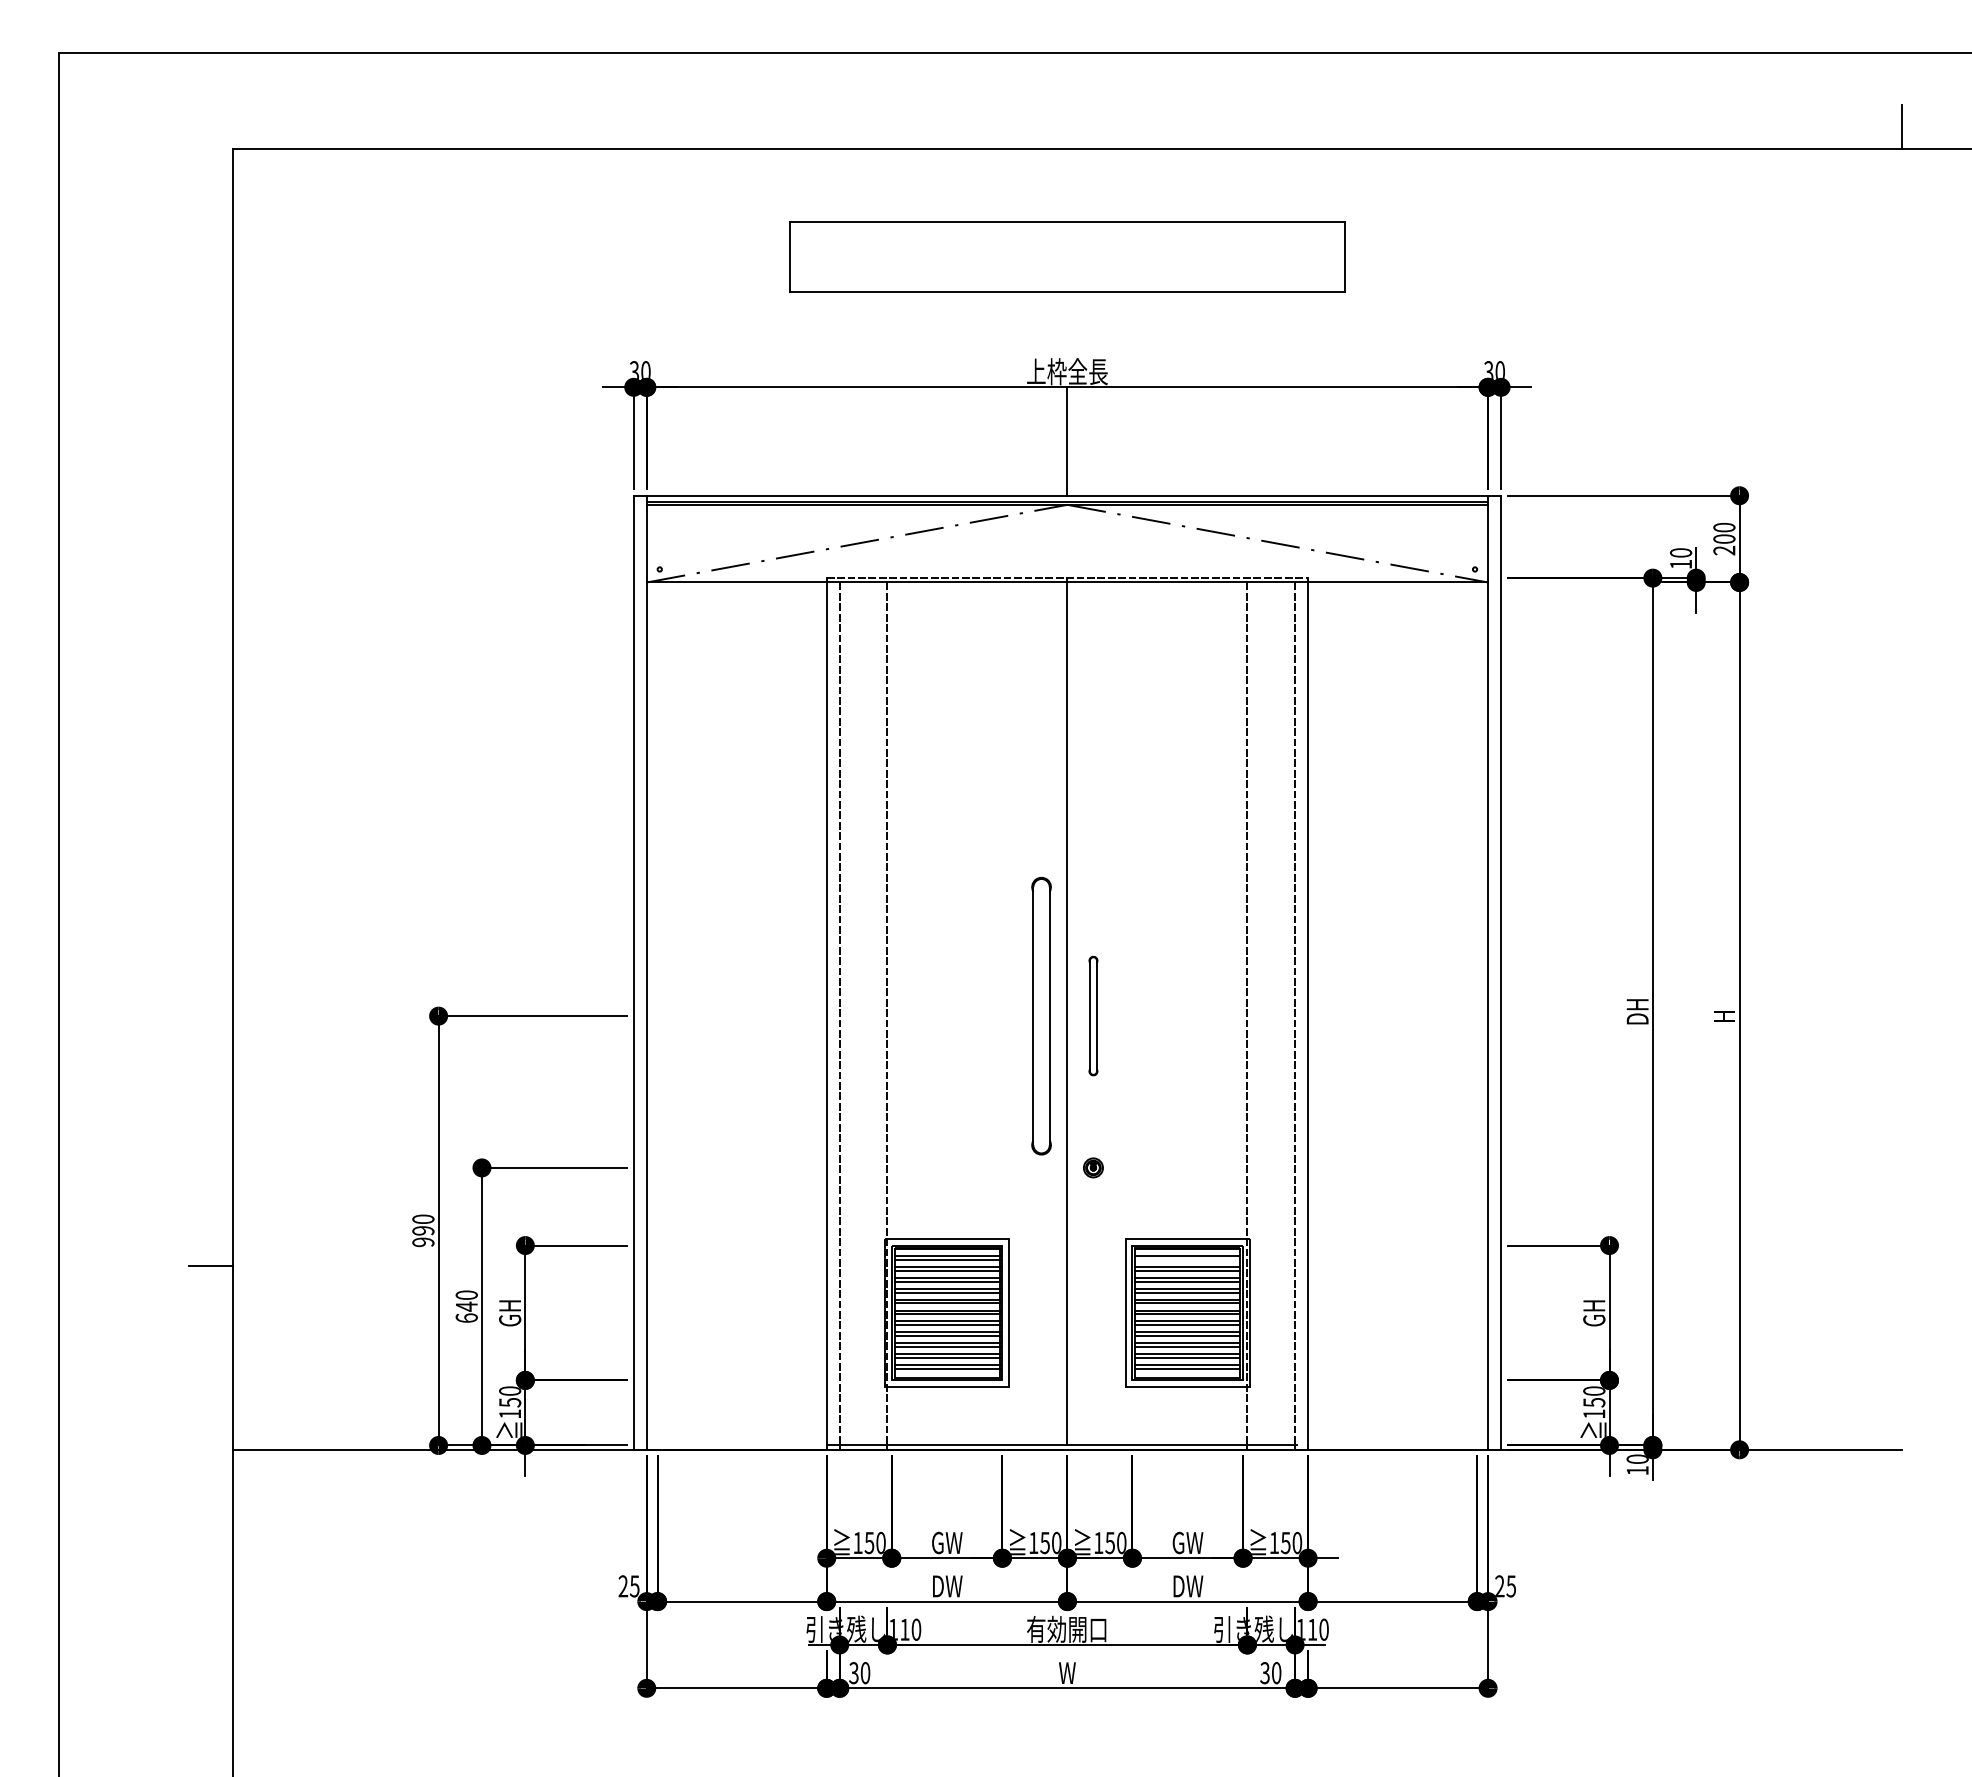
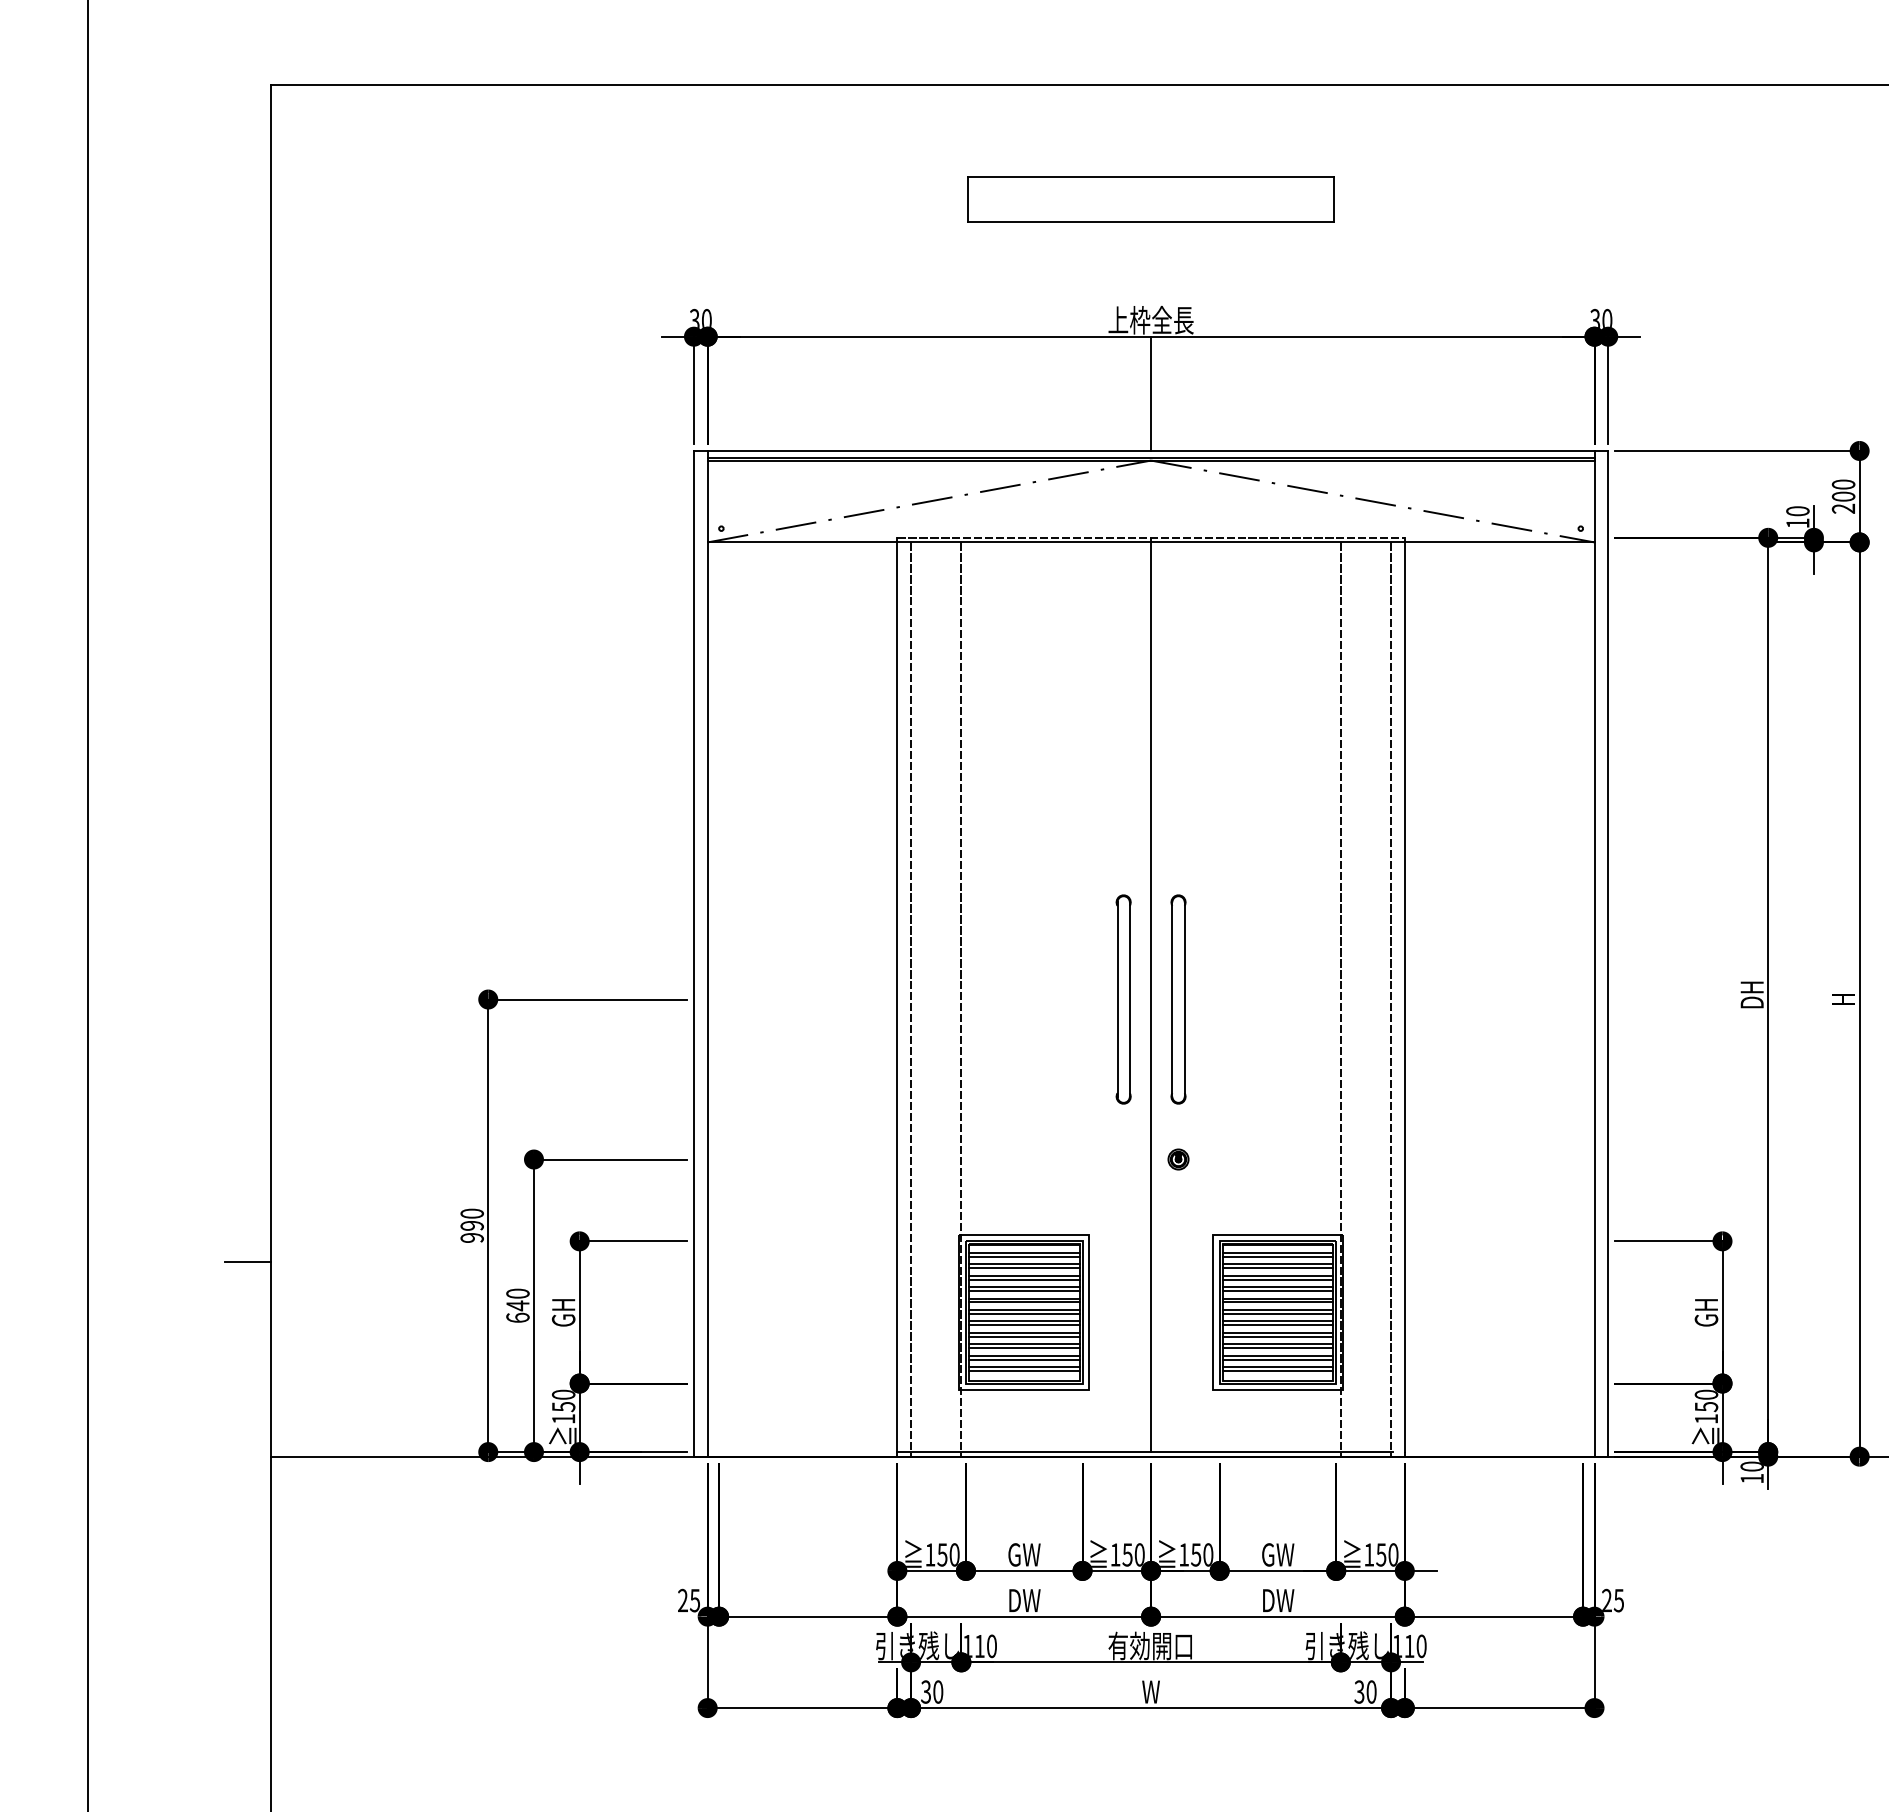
part: (1067, 257) -> (1151, 199), size x0.62
part: (1040, 1015) -> (1122, 998), size x0.71
part: (1093, 1015) -> (1178, 998), size x1.67
line: (1187, 1260) -> (1277, 1257), added

